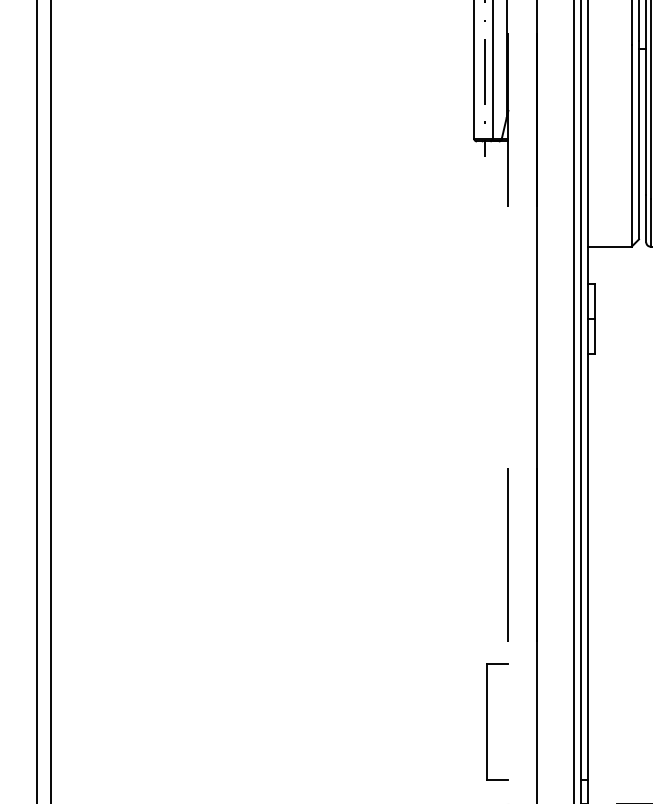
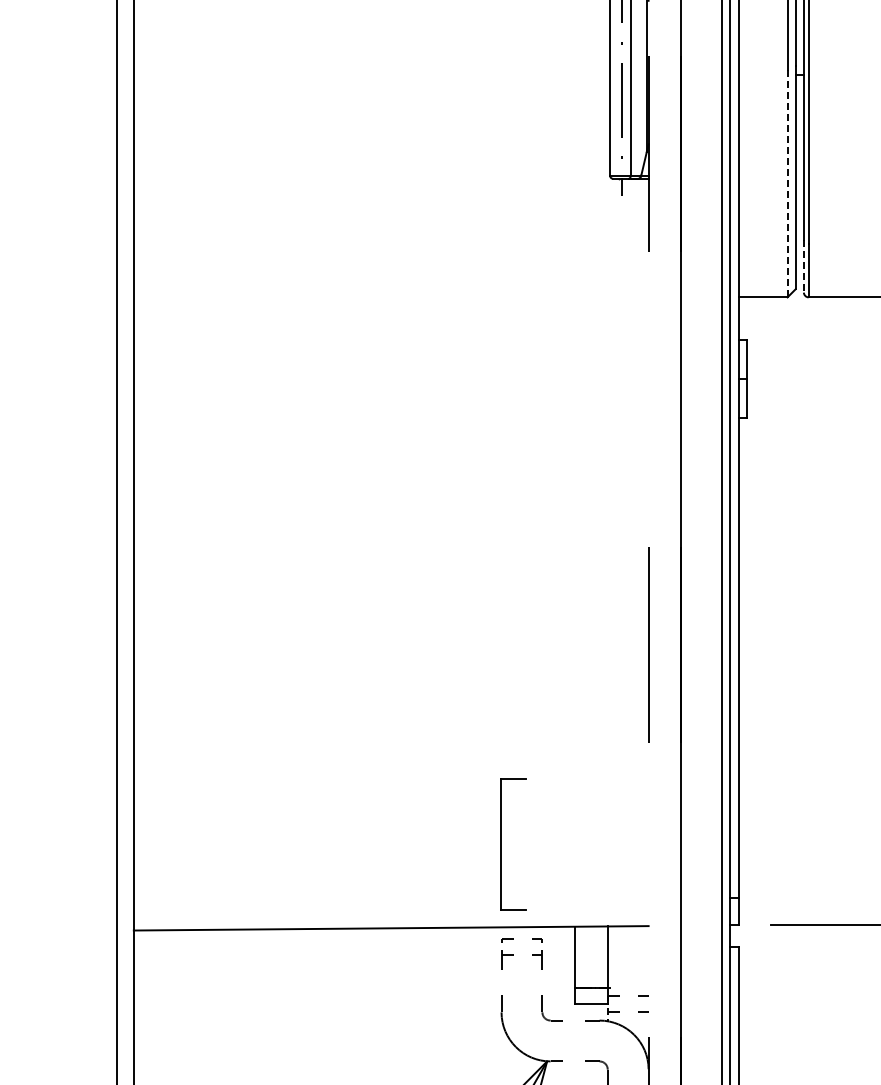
line: (631, 145) -> (787, 183), solid -> dashed
line: (645, 219) -> (803, 266), solid -> dashed
part: (486, 721) -> (501, 844), moved

